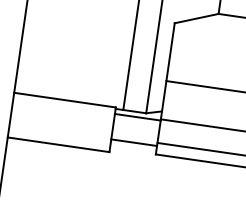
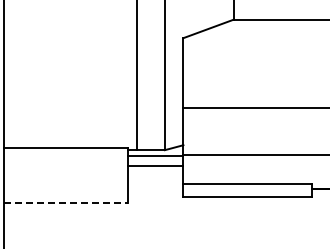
line: (134, 142) -> (155, 166), moved
line: (58, 144) -> (66, 202), solid -> dashed

